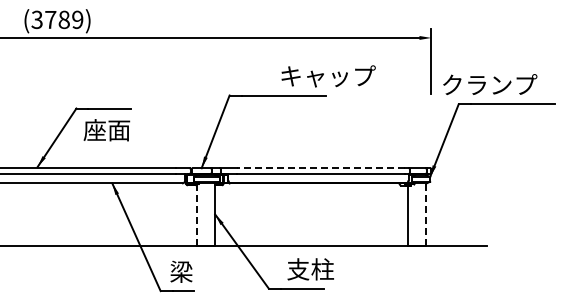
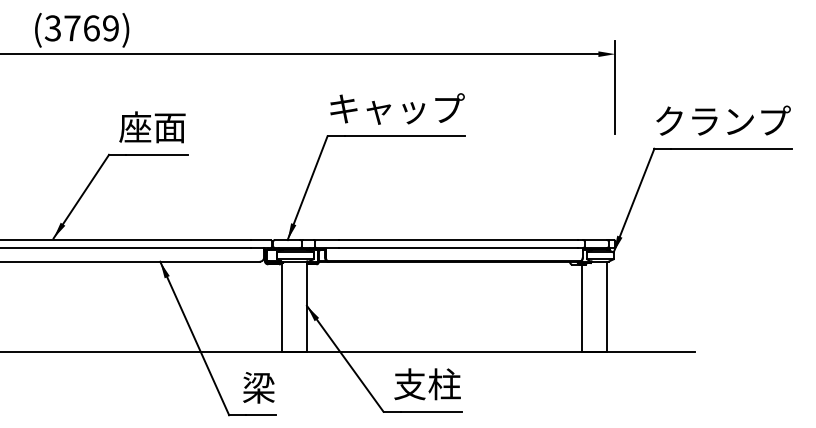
text: (63, 19) -> (90, 27), (3789) -> (3769)
text: (328, 76) -> (397, 109), moved
text: (490, 84) -> (723, 120), moved
text: (106, 130) -> (151, 127), moved
line: (321, 168) -> (458, 240), dashed -> solid
line: (197, 214) -> (281, 306), dashed -> solid
line: (425, 214) -> (606, 306), dashed -> solid
text: (310, 269) -> (427, 384), moved

